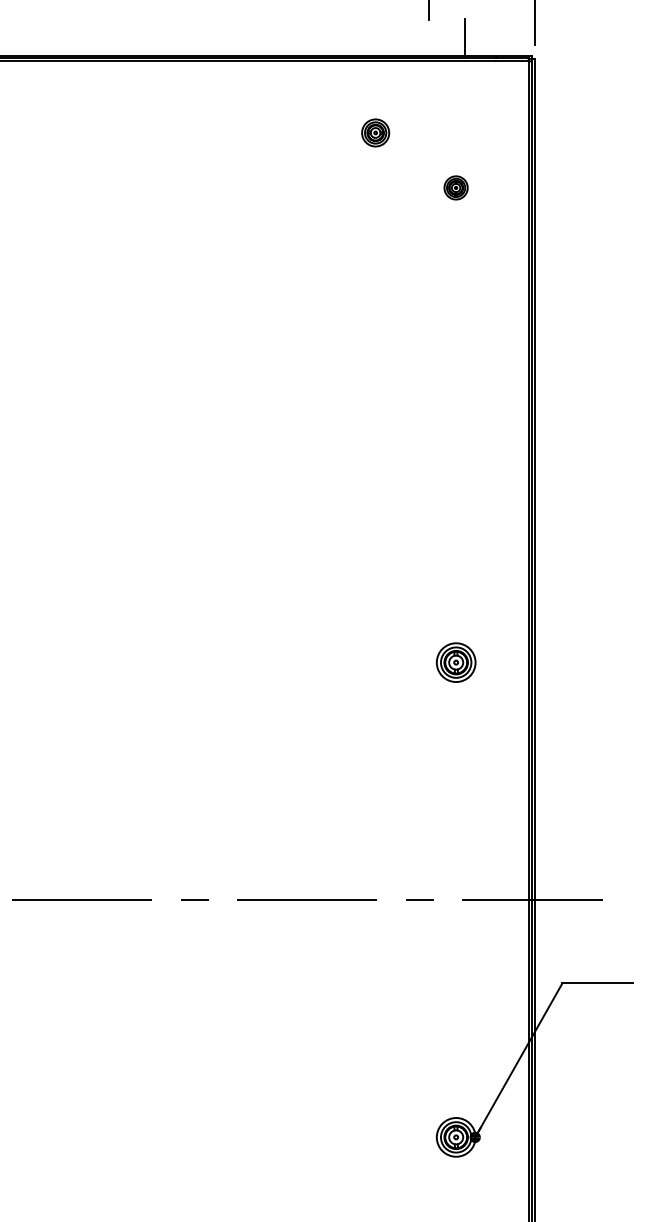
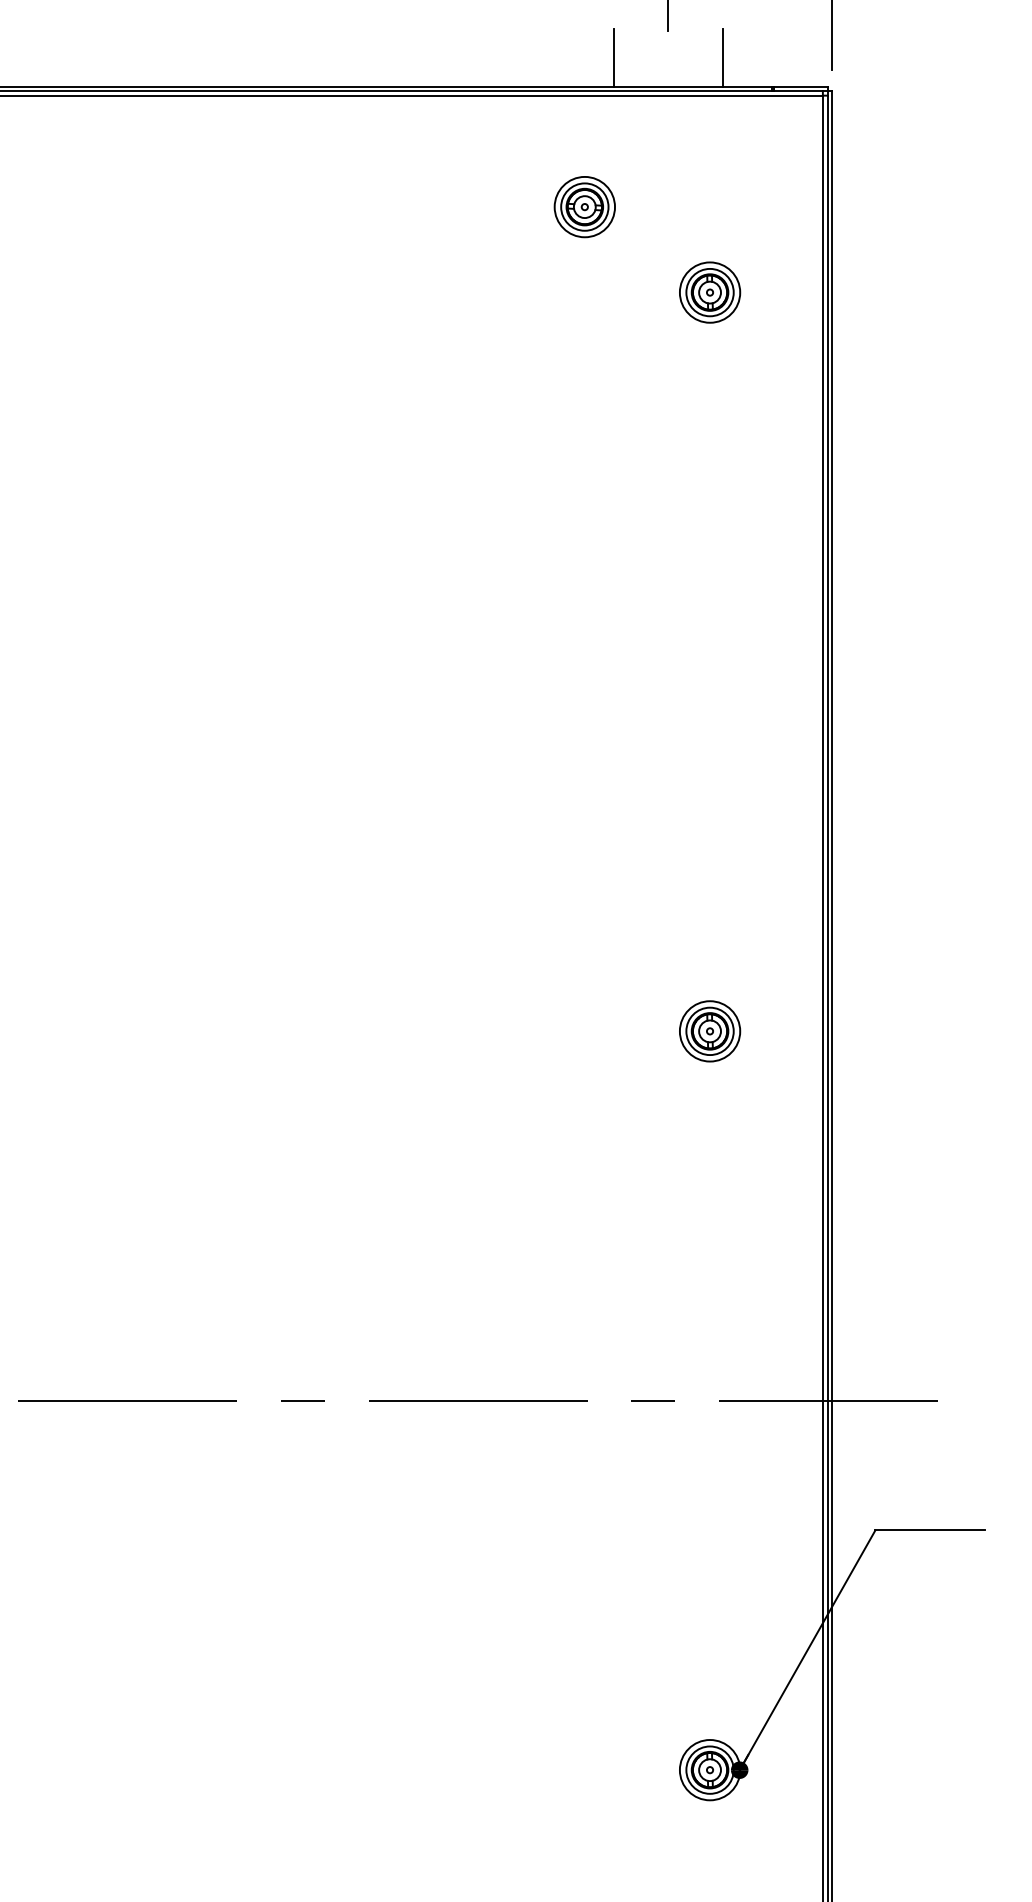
line: (394, 37) -> (614, 58), added
part: (375, 132) -> (584, 206), size x1.43
part: (455, 187) -> (708, 291), size x1.67

